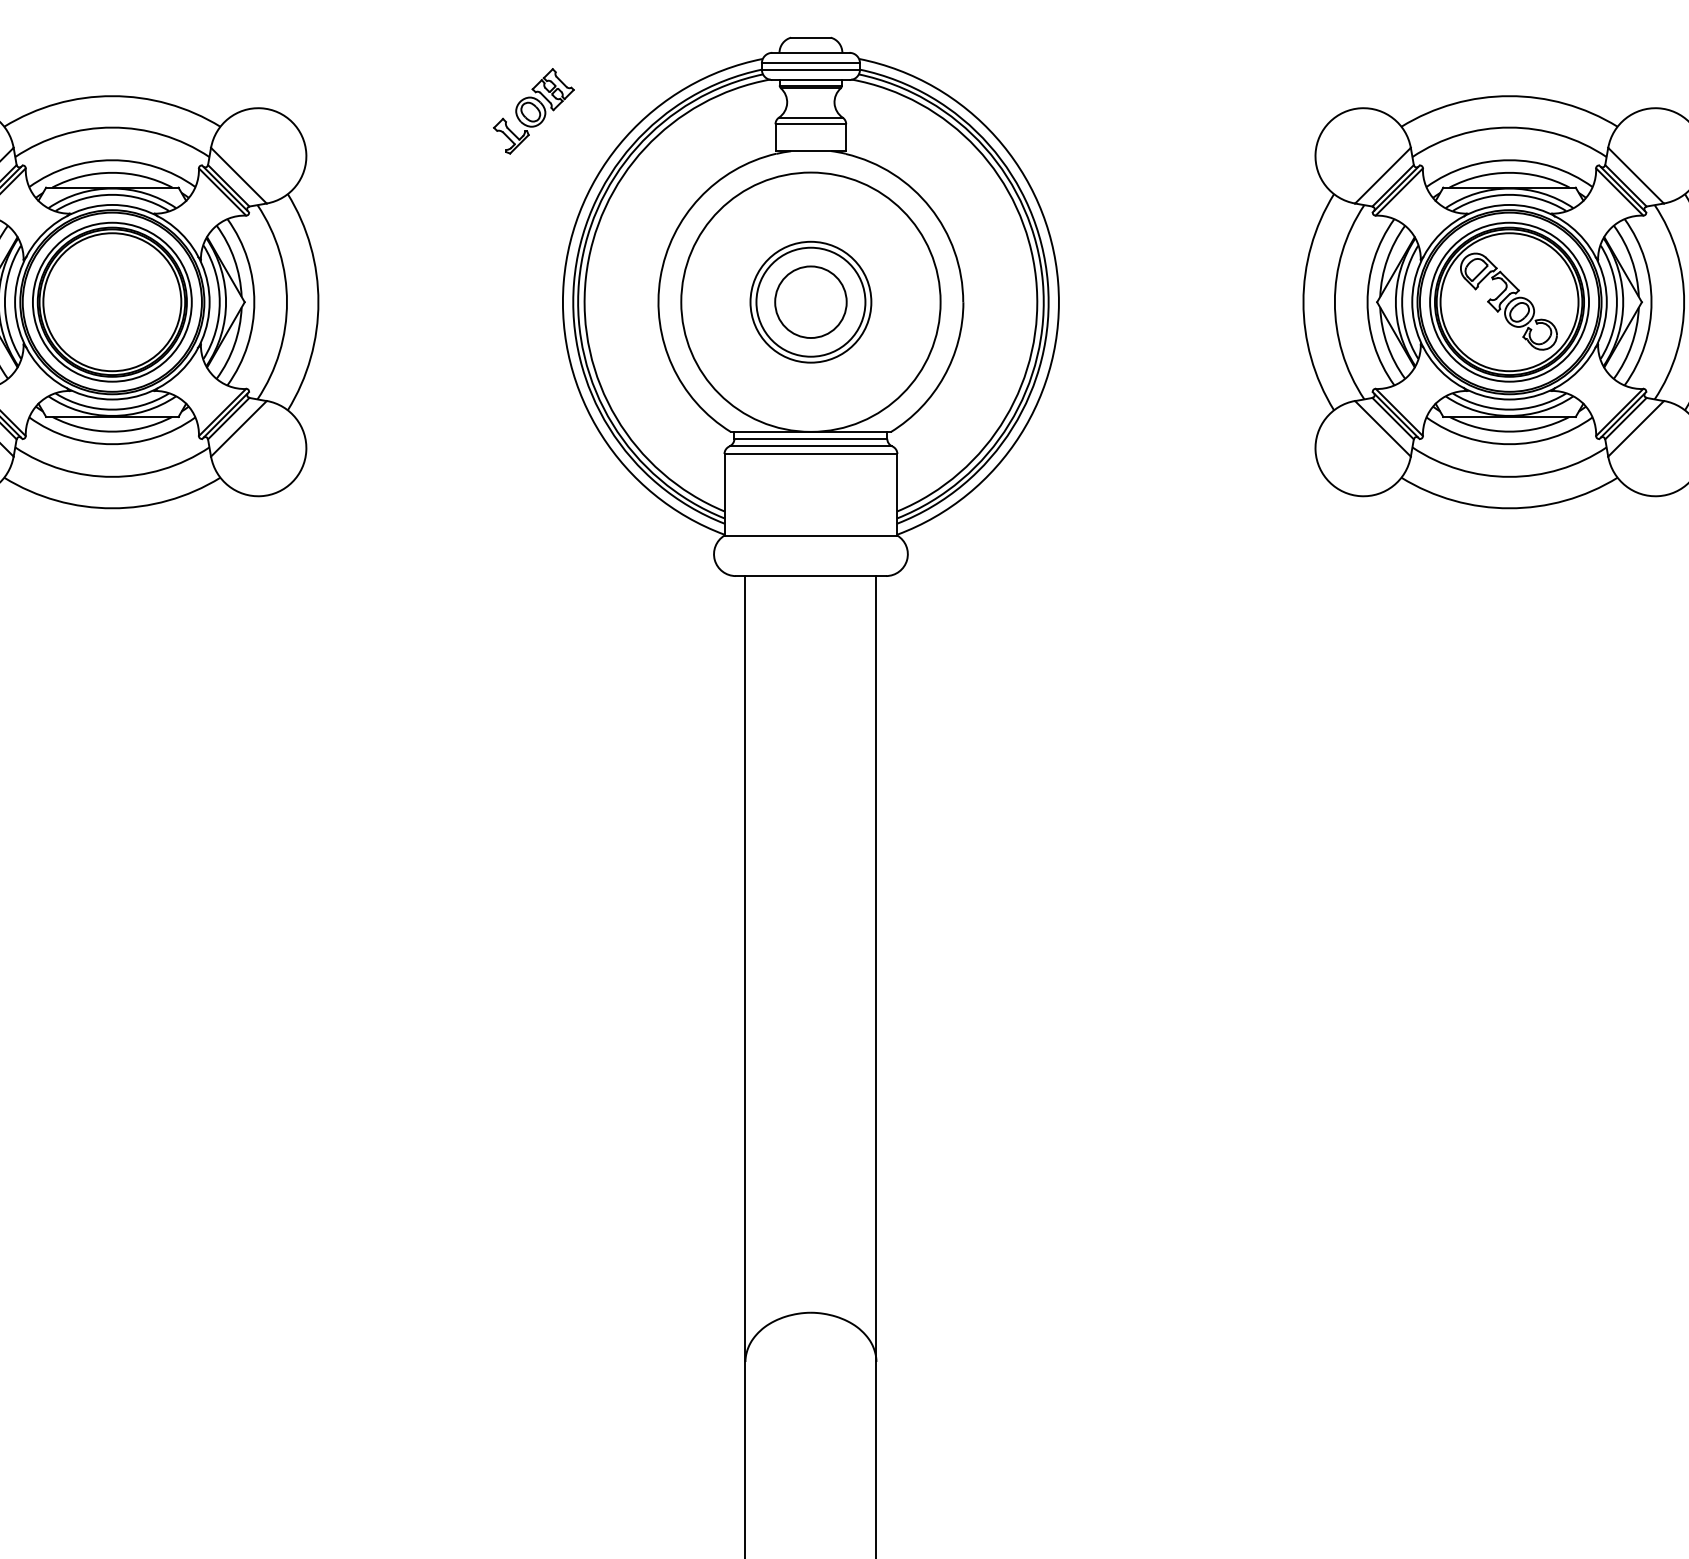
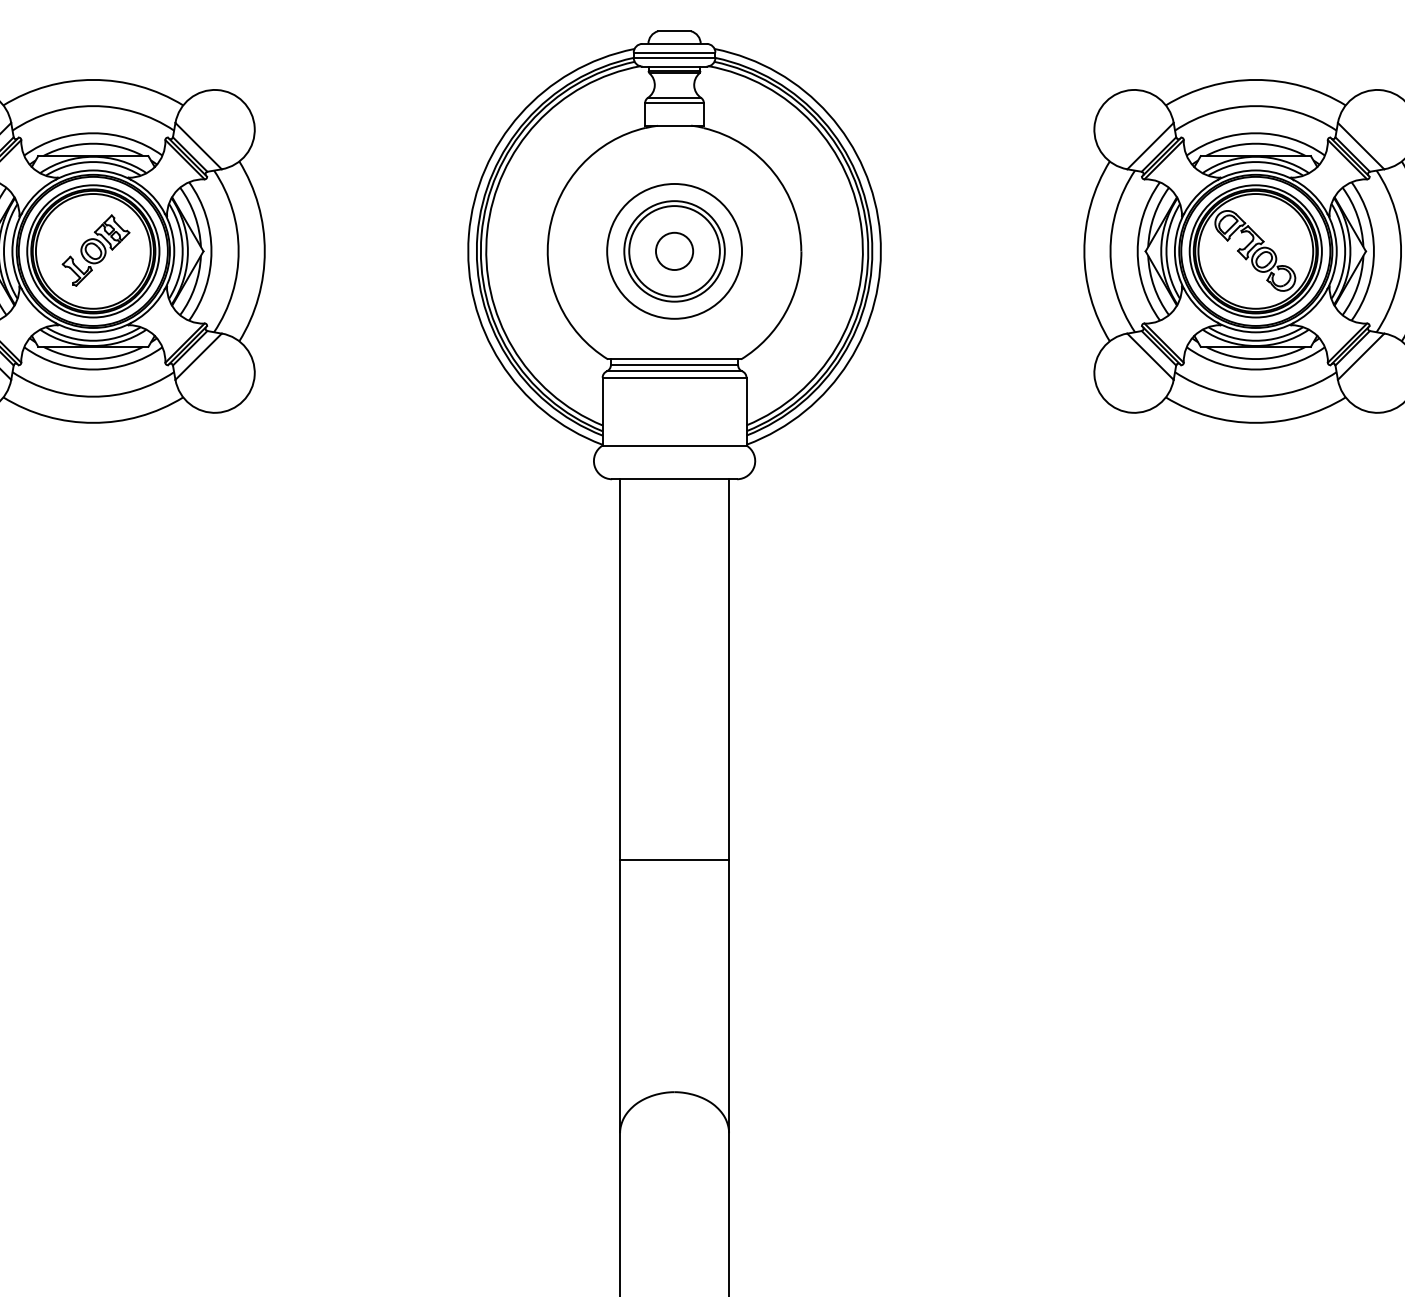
part: (533, 111) -> (95, 250), moved
circle: (810, 301) -> (674, 250), size x0.62
circle: (810, 302) -> (674, 251), size x0.62
line: (810, 1033) -> (674, 859), added

